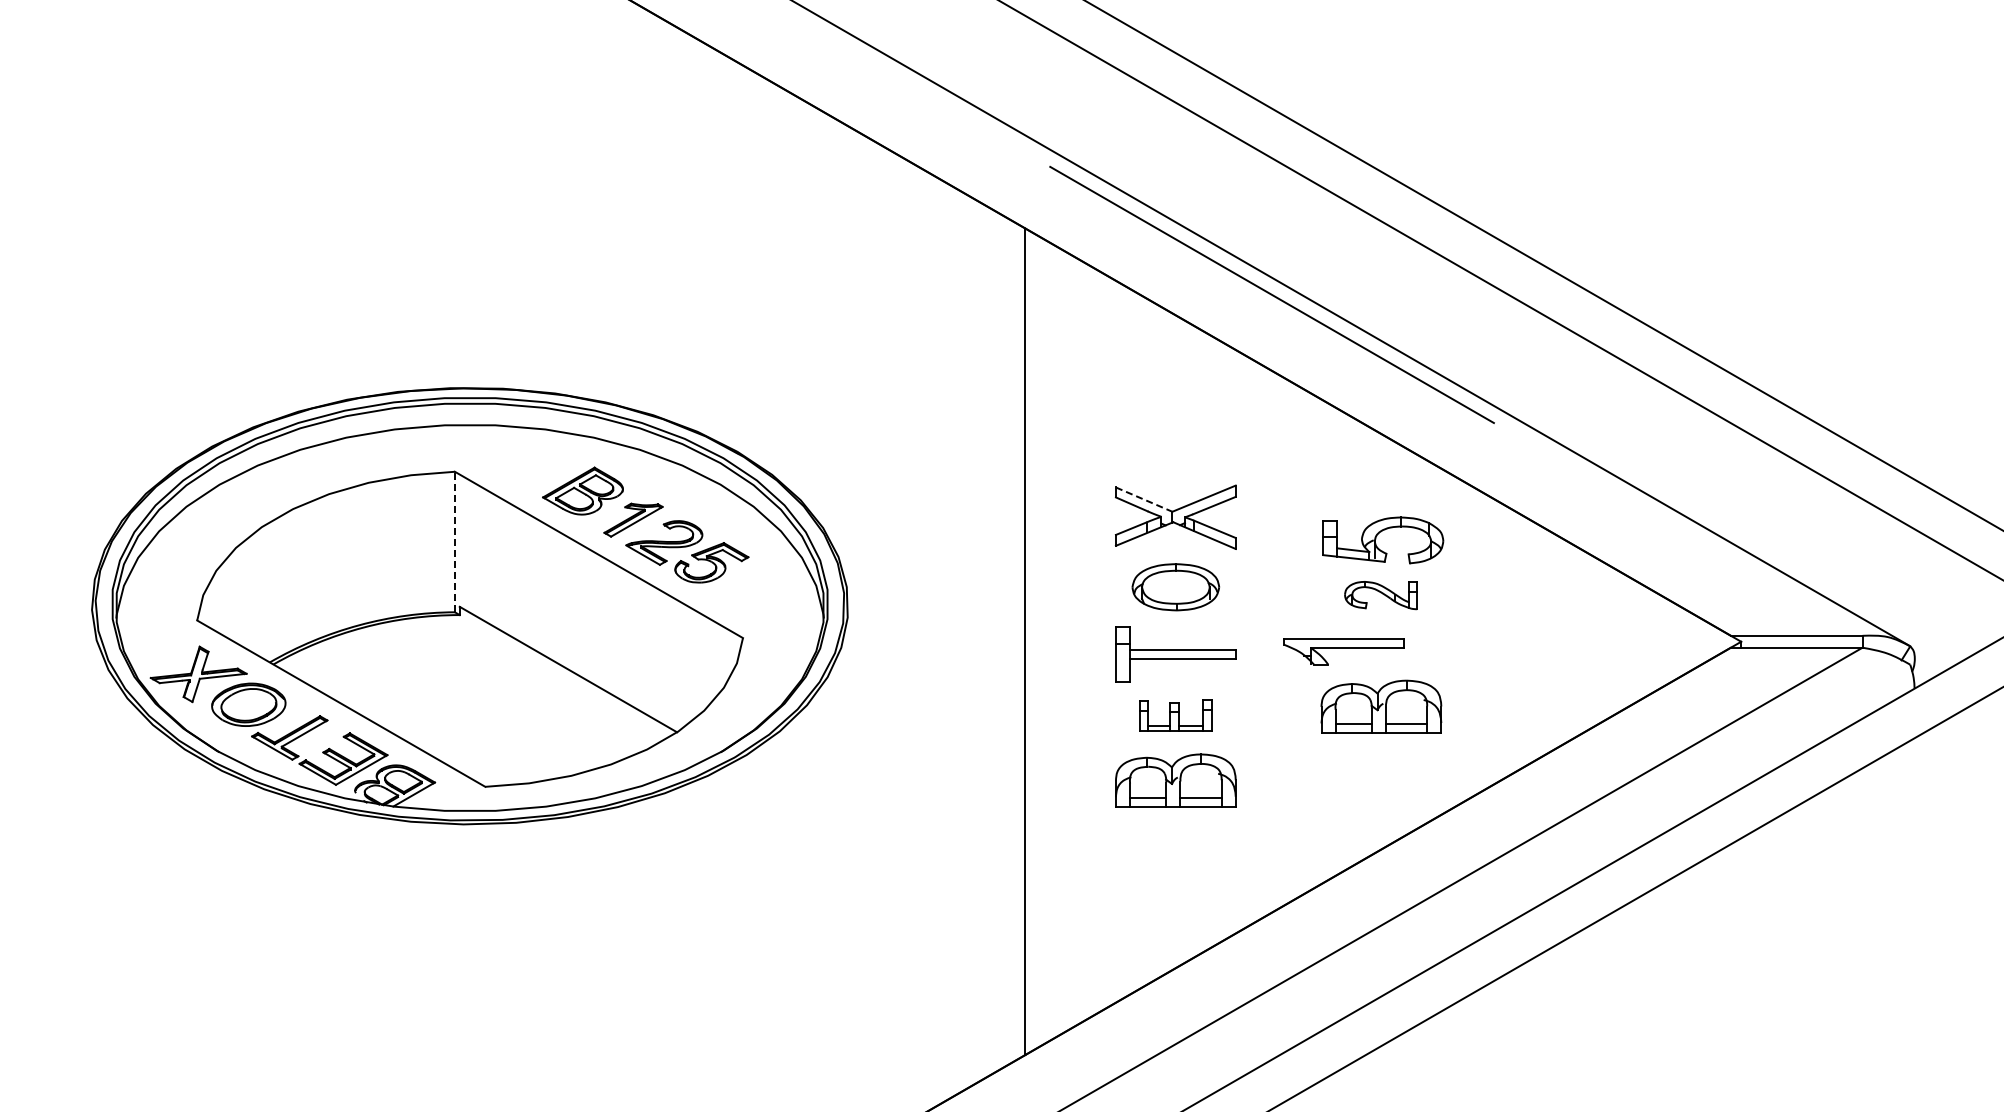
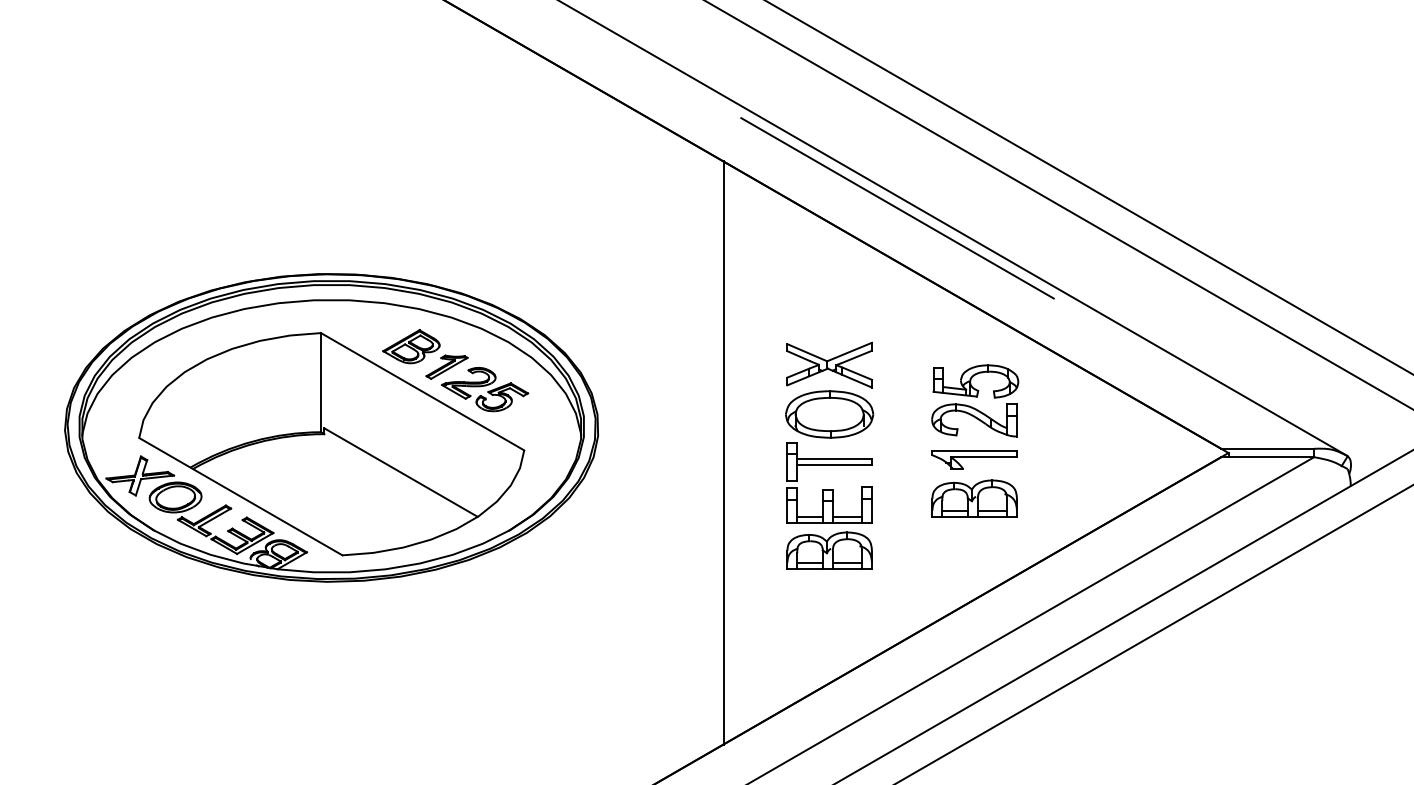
line: (1144, 499) -> (807, 352), dashed -> solid
line: (454, 541) -> (320, 382), dashed -> solid
part: (1175, 587) -> (829, 414), size x1.43
part: (1380, 595) -> (974, 420), size x1.67
part: (1343, 651) -> (974, 459), moved
part: (1175, 715) -> (829, 505), size x1.67

